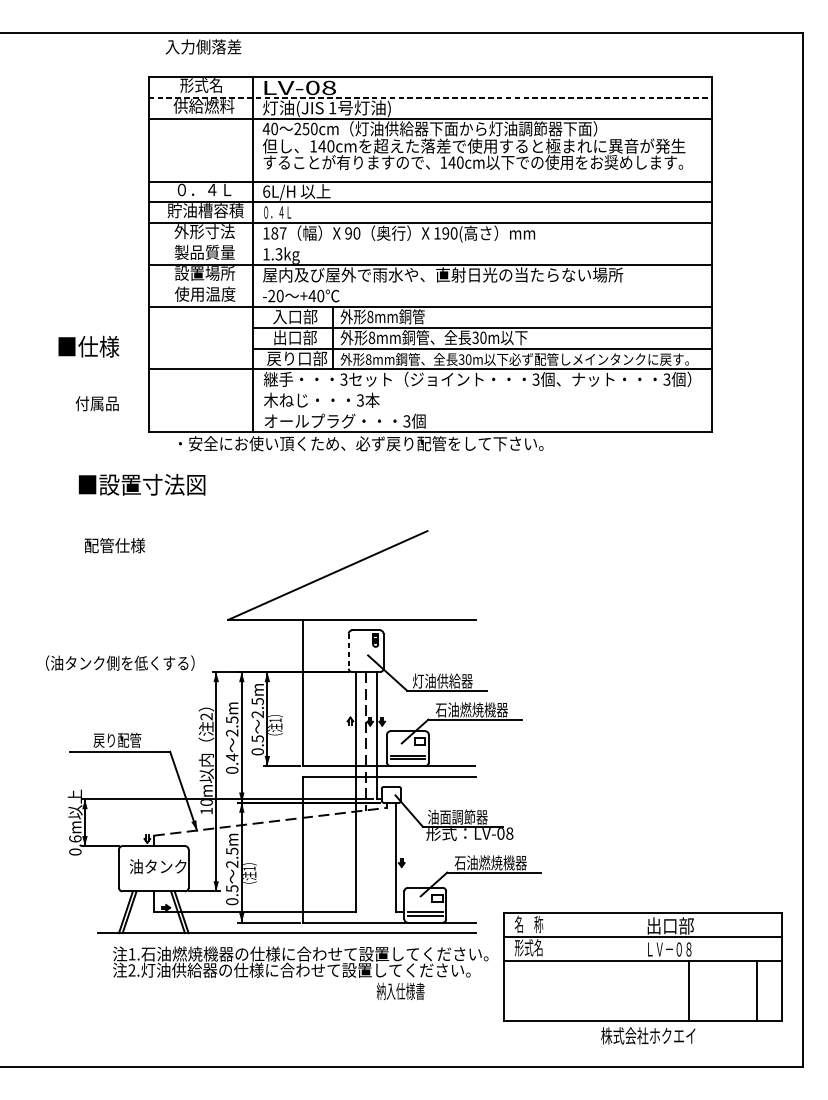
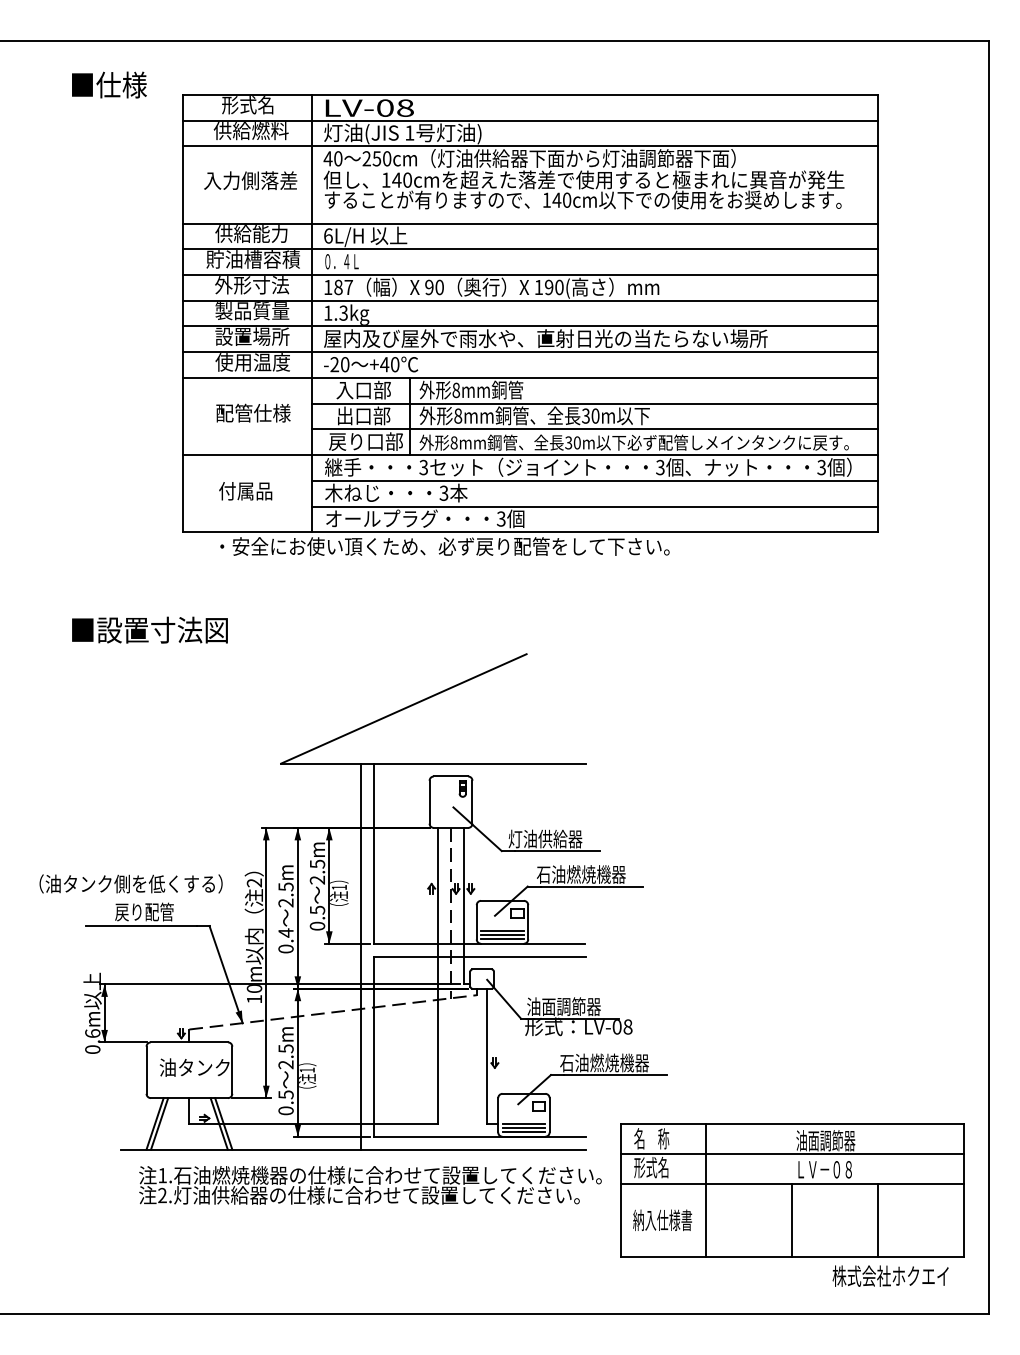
text: (203, 46) -> (250, 180), moved
line: (430, 97) -> (530, 120), dashed -> solid
text: (204, 190) -> (251, 234), ０．４Ｌ -> 供給能力
line: (429, 244) -> (529, 300), added
line: (429, 286) -> (529, 352), added
text: (88, 346) -> (109, 84), moved
line: (482, 390) -> (594, 480), added
text: (97, 403) -> (245, 491), moved
line: (482, 411) -> (594, 506), added
text: (141, 484) -> (149, 629), moved
text: (114, 545) -> (253, 412), moved
line: (348, 651) -> (429, 802), dashed -> solid
text: (119, 662) -> (130, 883), moved
line: (407, 762) -> (502, 939), added
line: (292, 776) -> (360, 956), added
line: (424, 919) -> (523, 1132), added
text: (670, 925) -> (825, 1140), 出口部 -> 油面調節器
line: (573, 966) -> (706, 1190), added
line: (688, 990) -> (792, 1220), moved
line: (756, 990) -> (878, 1220), moved
text: (400, 991) -> (662, 1220), moved
text: (648, 1035) -> (890, 1275), moved

